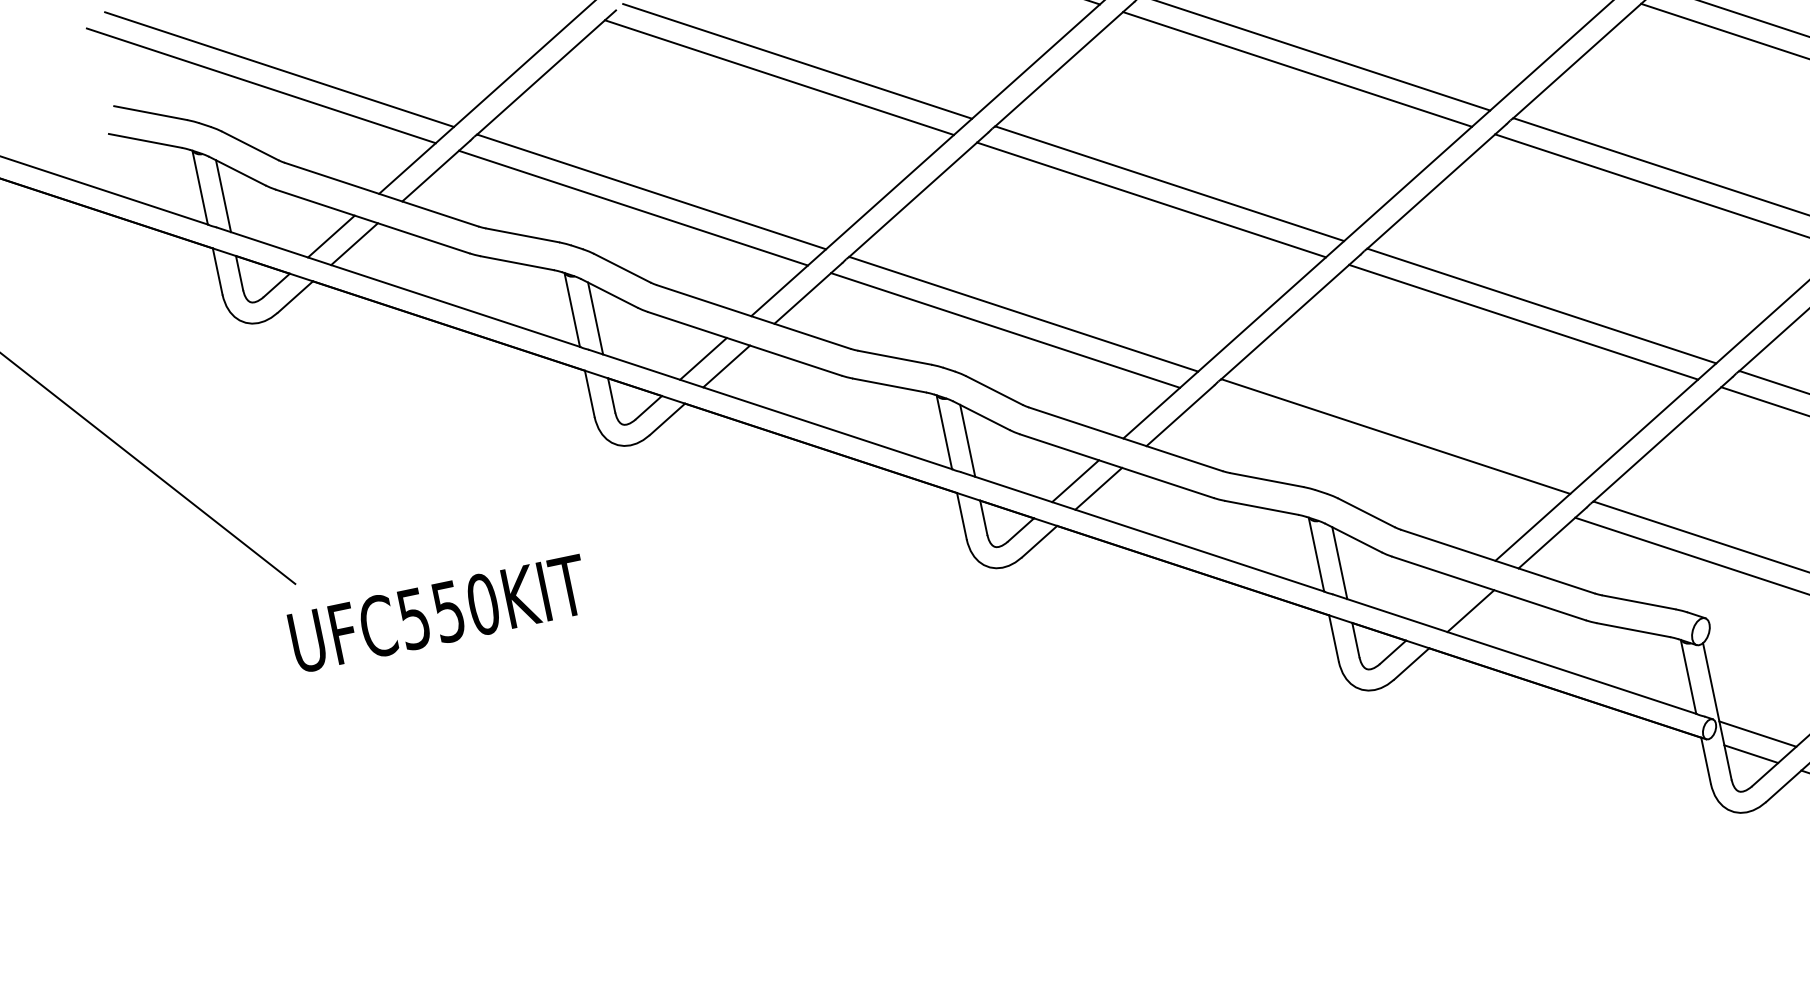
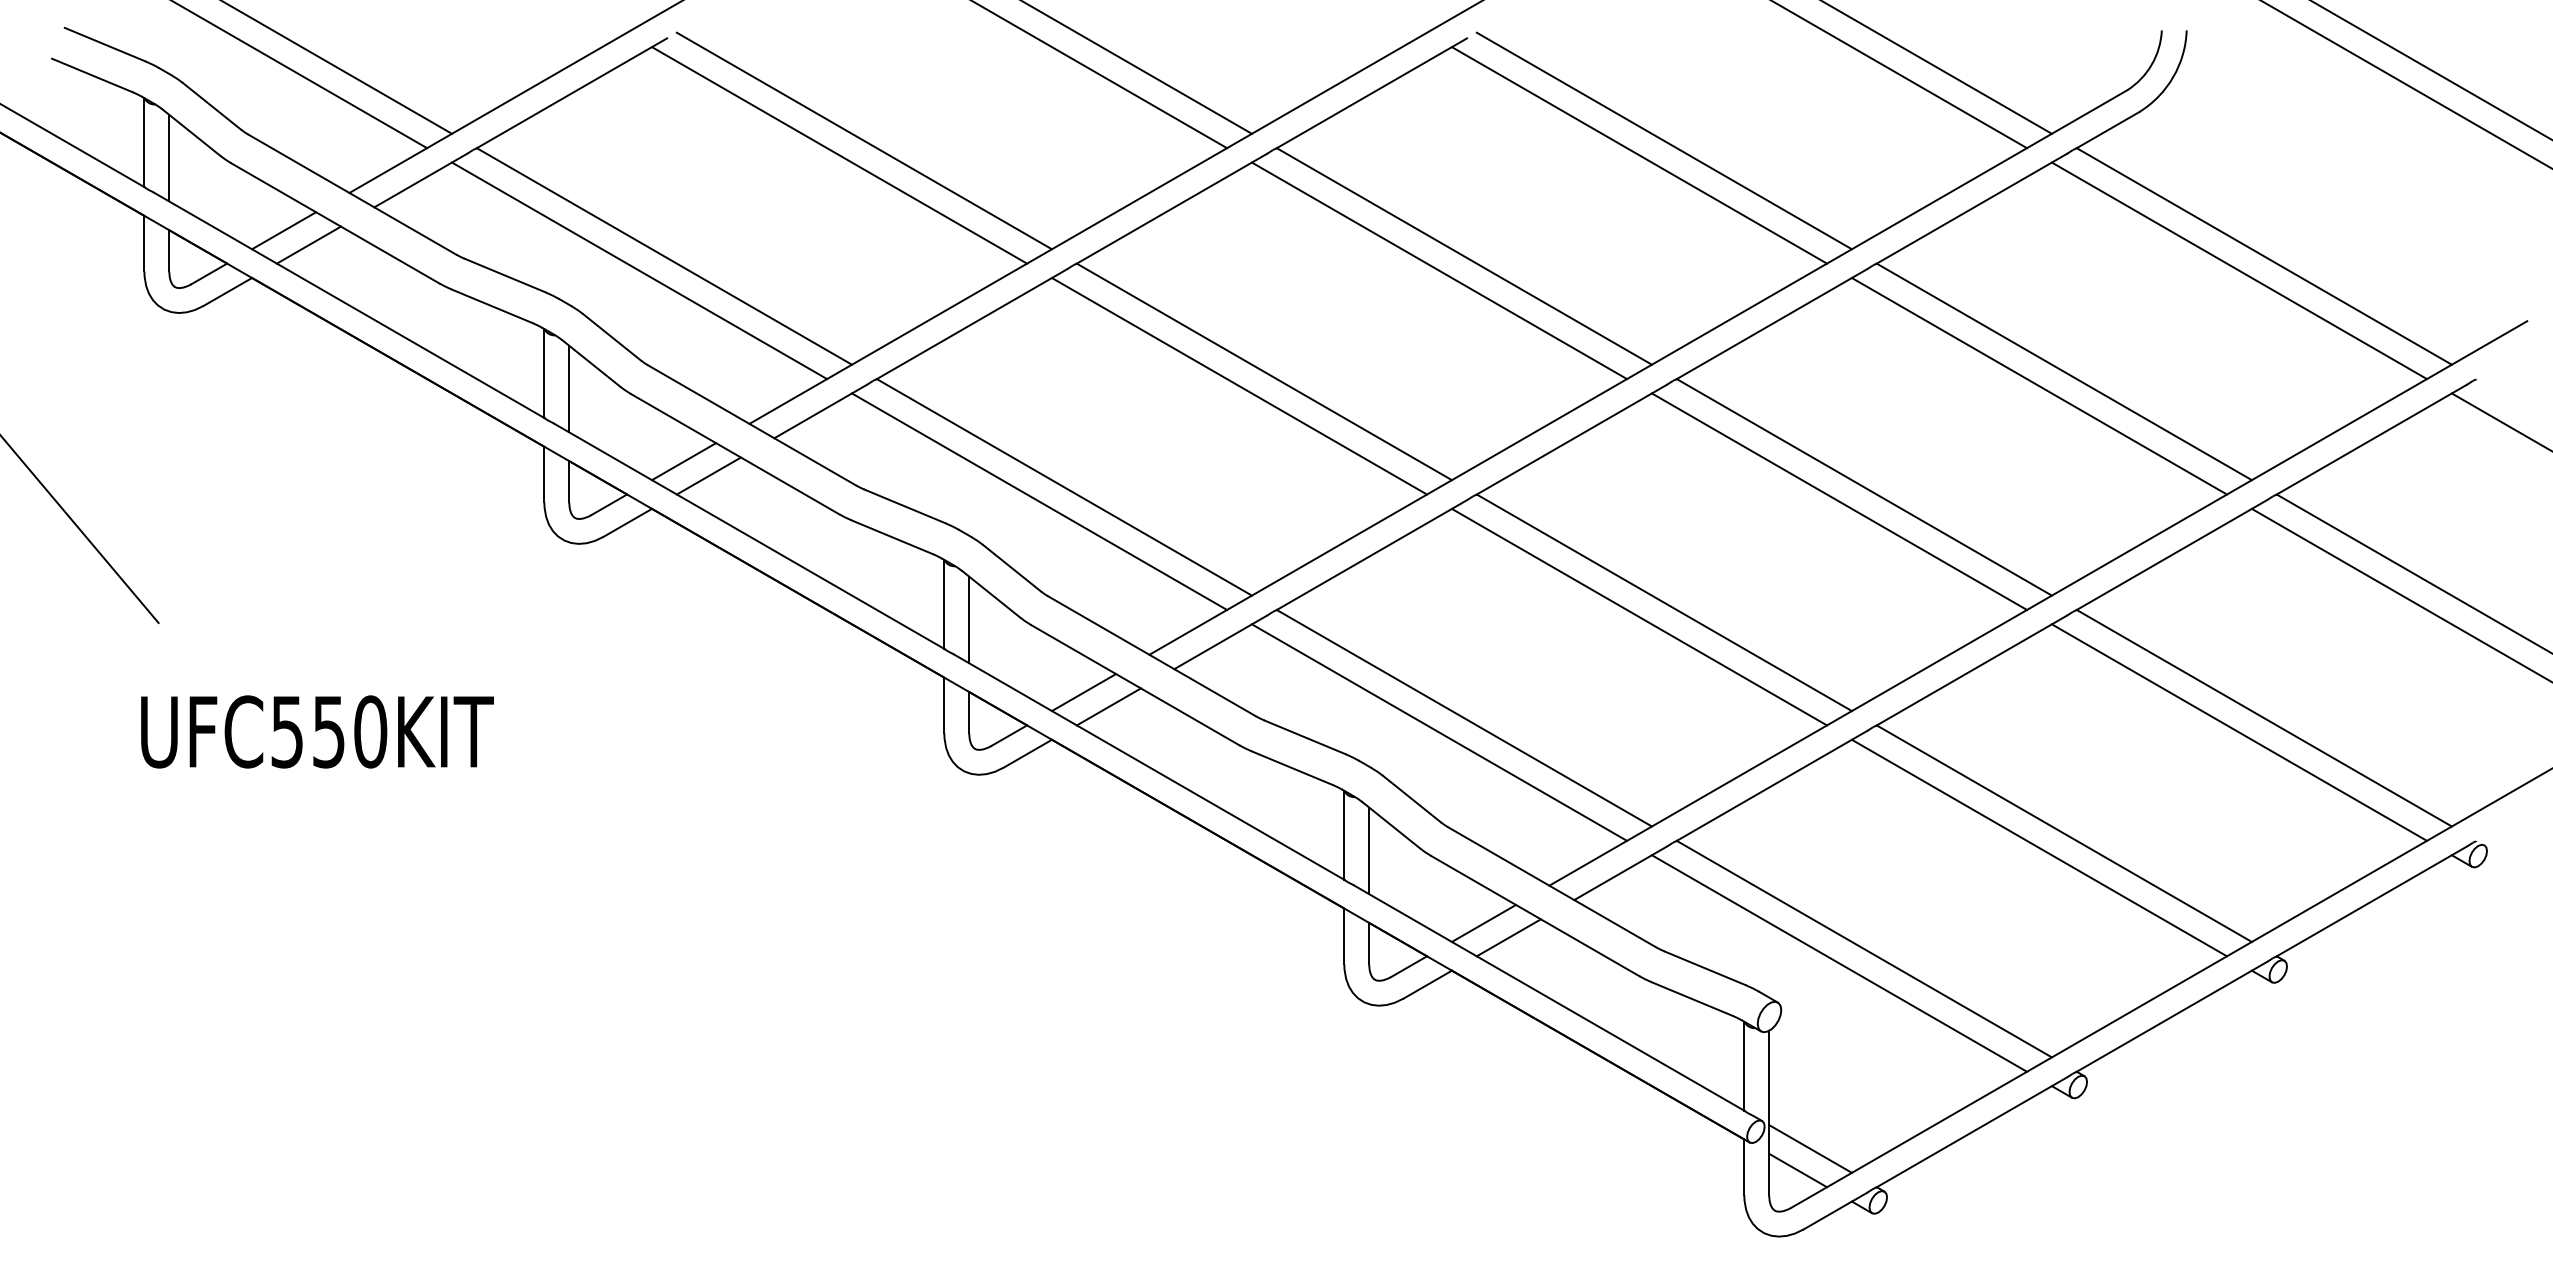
line: (1377, 452) -> (1439, 732), added
line: (1447, 602) -> (1483, 922), added
text: (439, 613) -> (317, 731), moved

